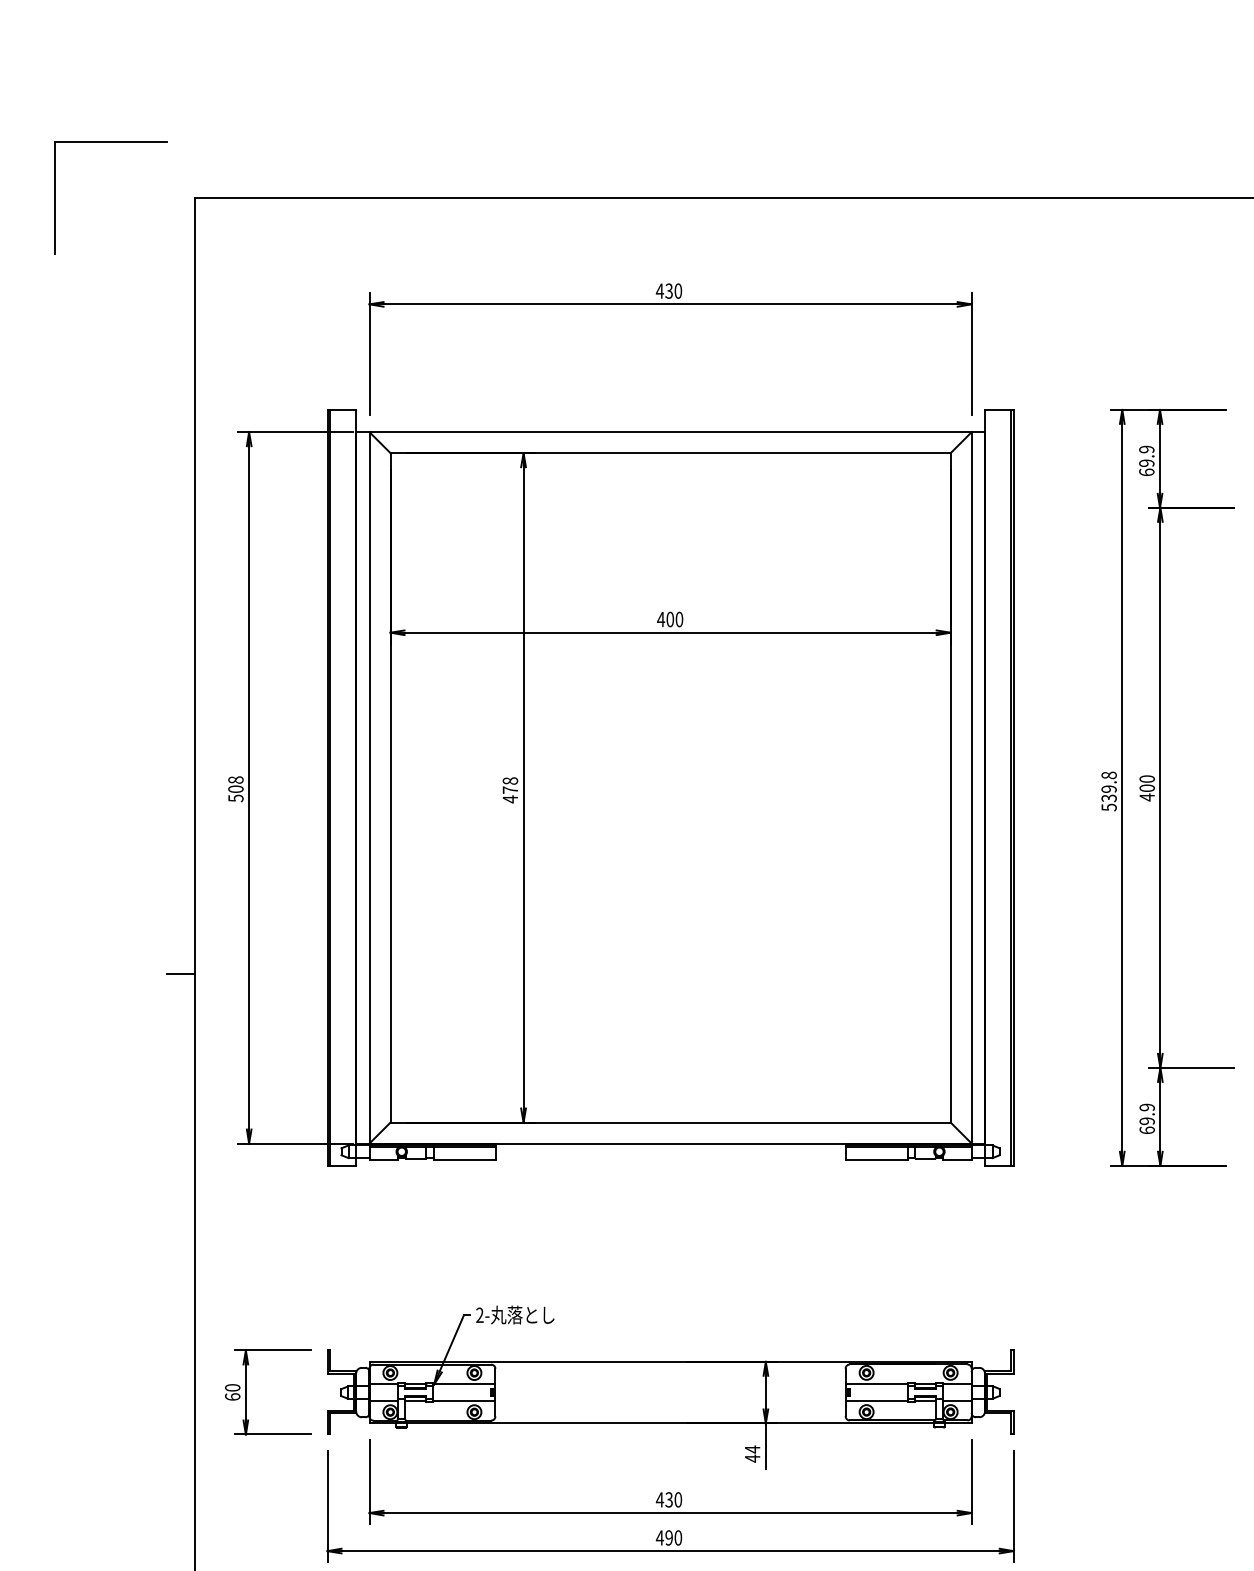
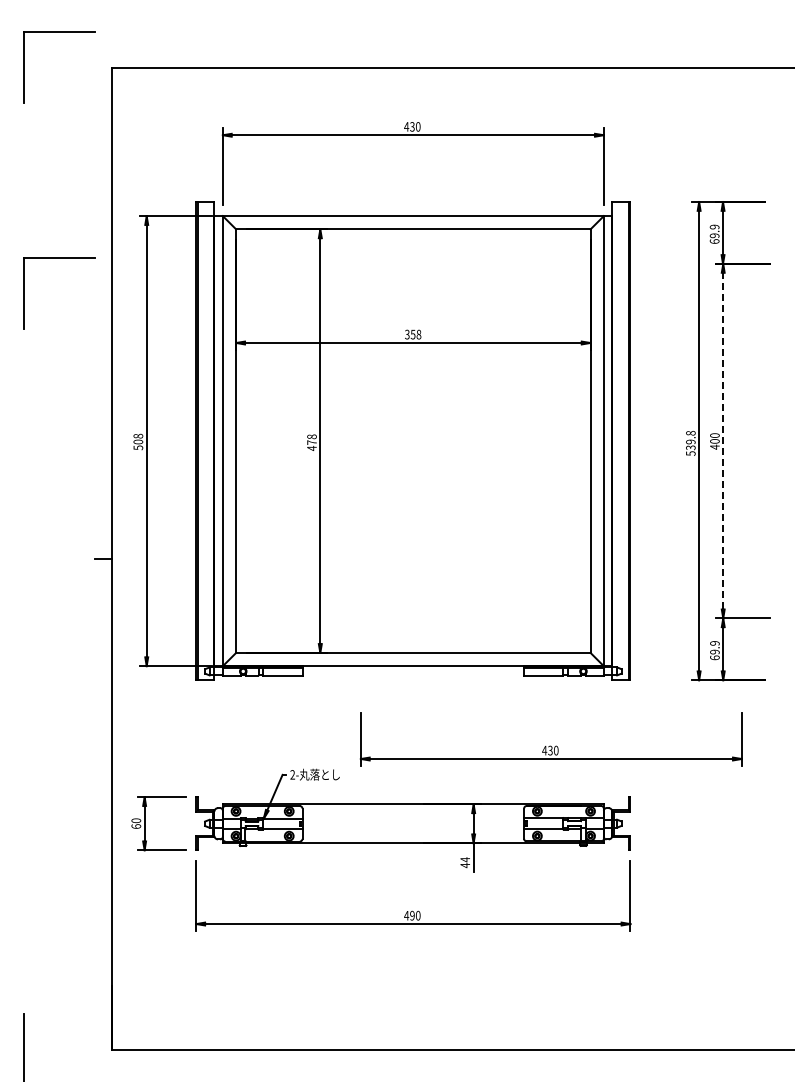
part: (111, 499) -> (59, 258), added
text: (669, 619) -> (412, 334), 400 -> 358
line: (1160, 786) -> (723, 440), solid -> dashed
part: (669, 1482) -> (550, 739), moved

